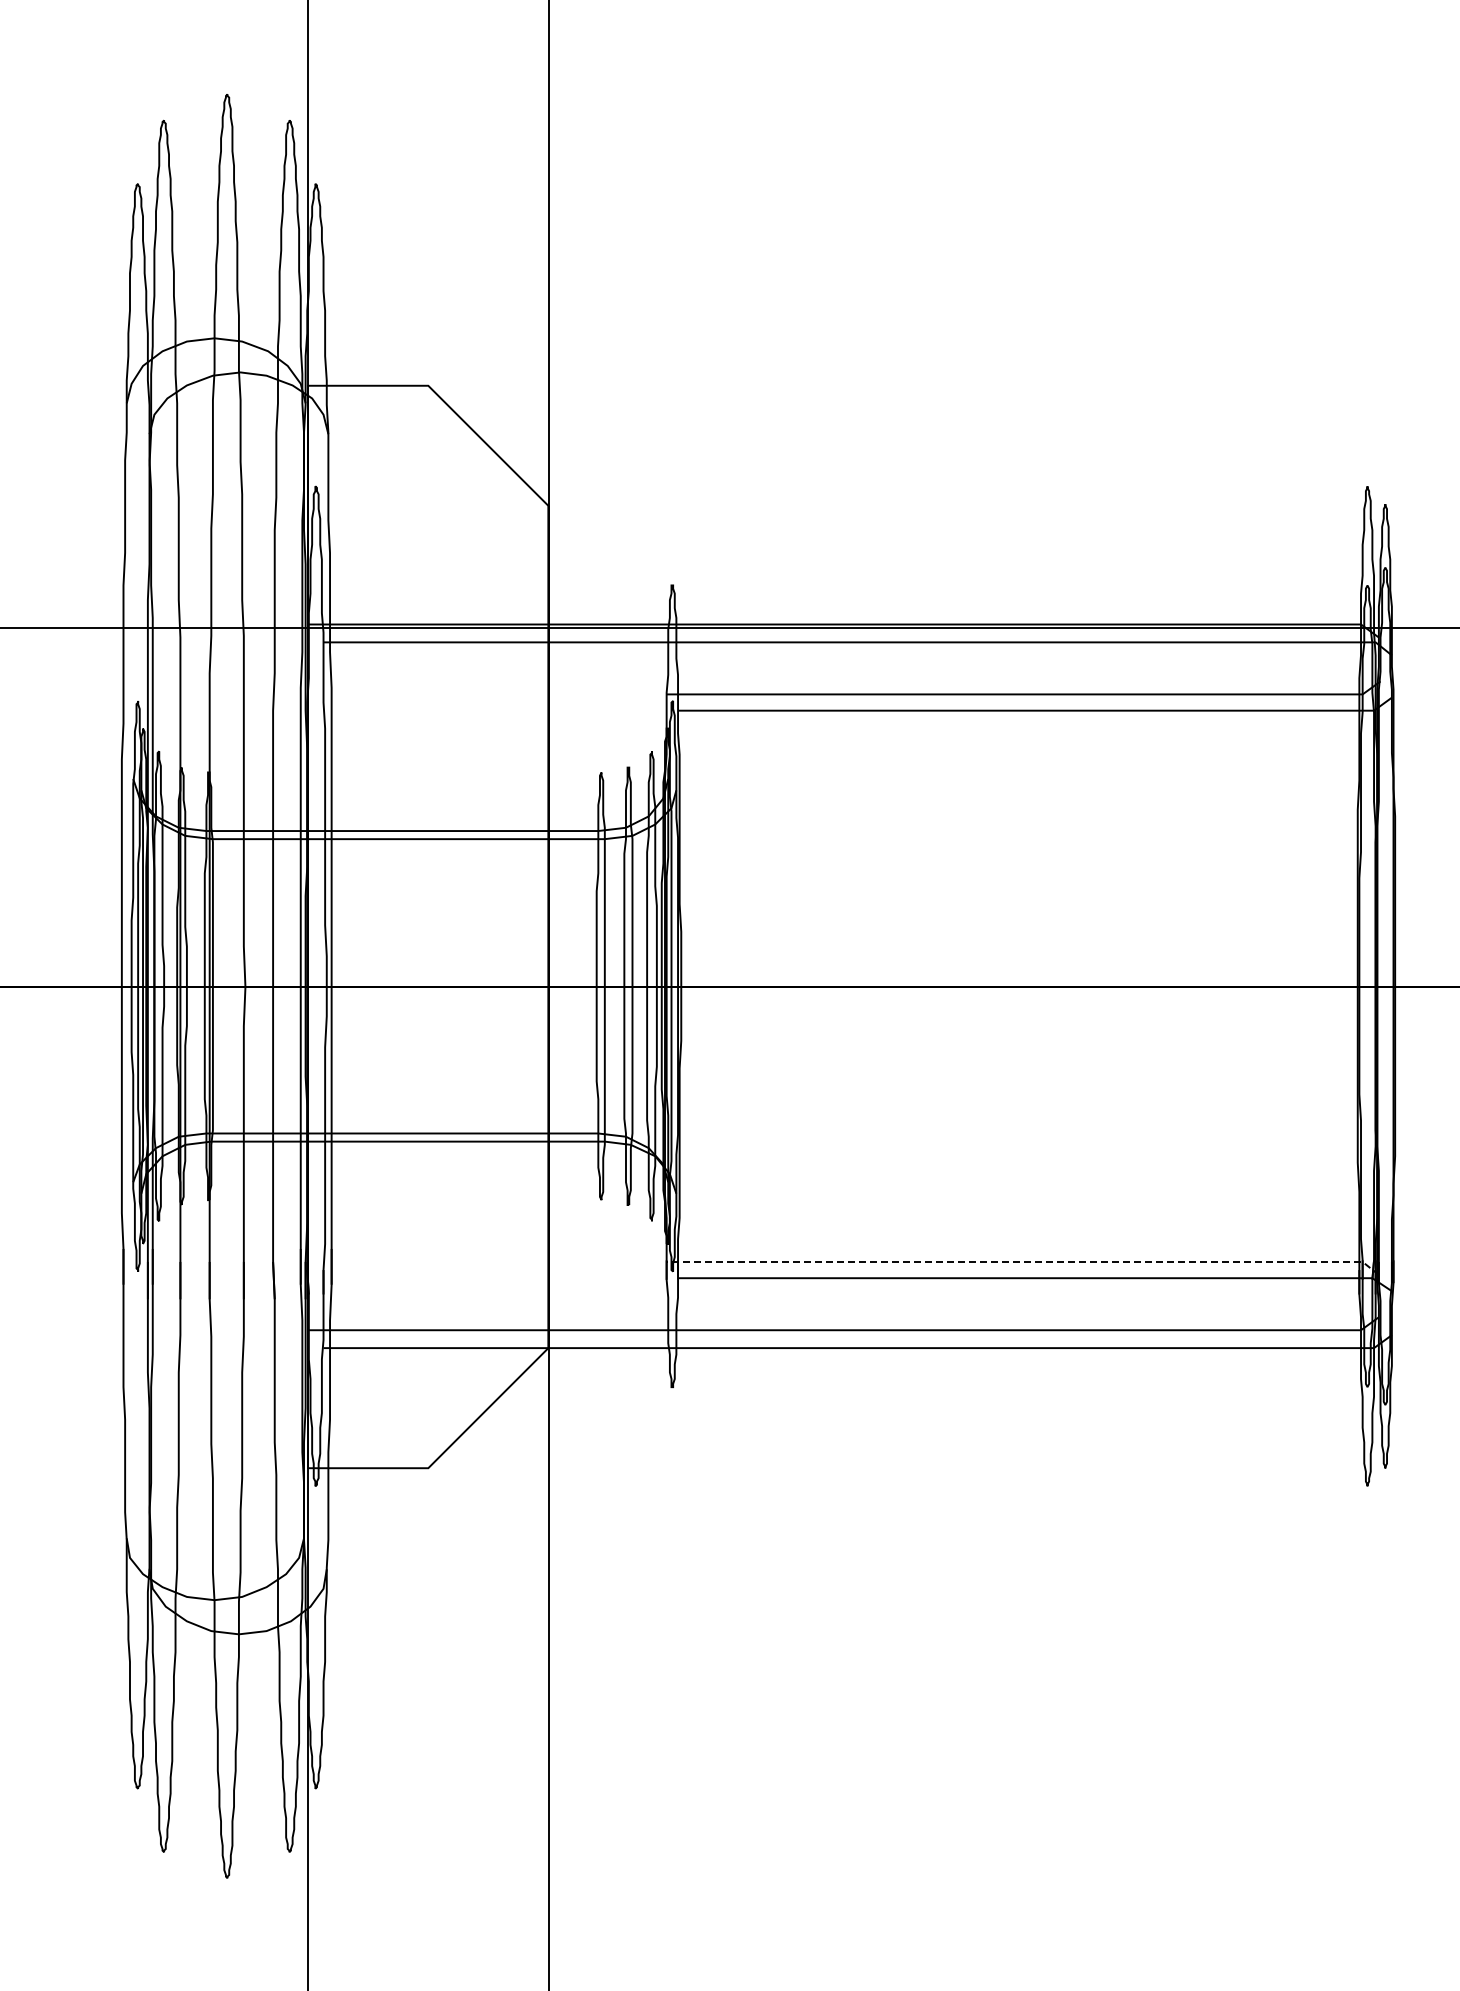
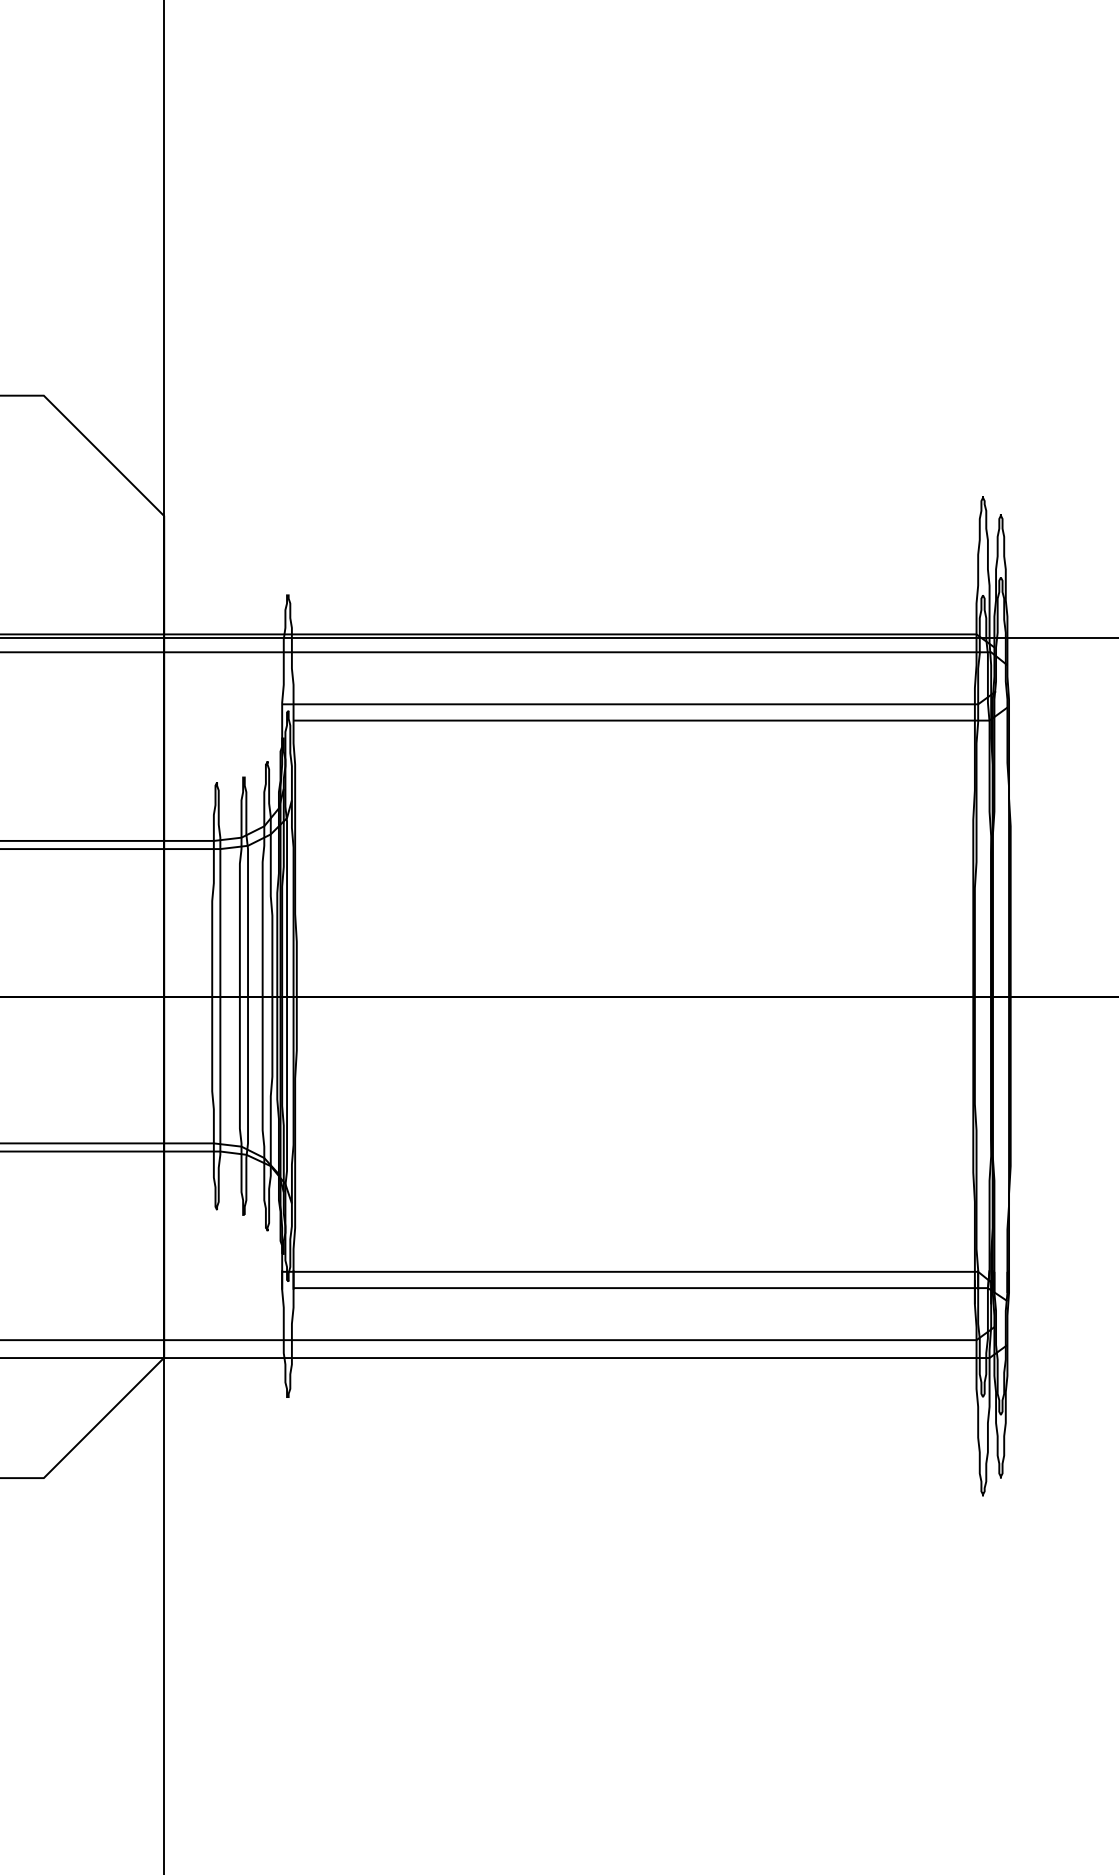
line: (1025, 1261) -> (641, 1271), dashed -> solid

